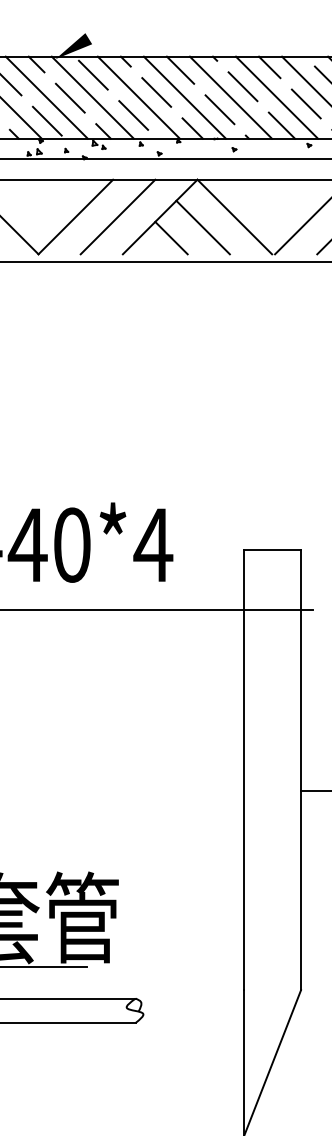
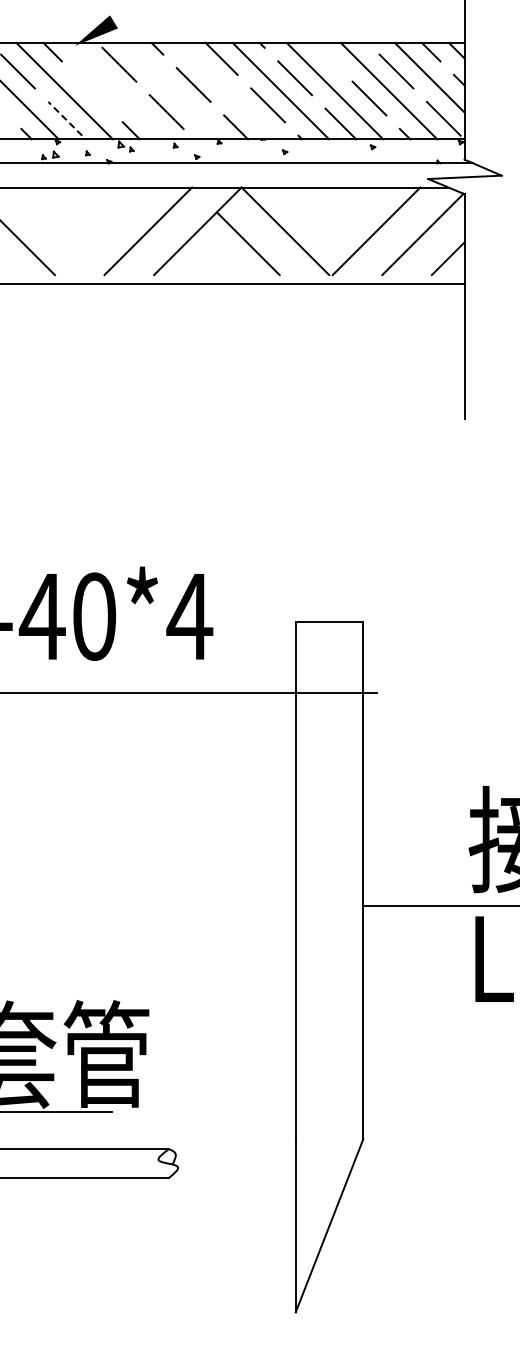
line: (269, 67) -> (326, 55), removed
line: (70, 97) -> (92, 91), removed
line: (92, 97) -> (118, 91), removed
line: (138, 97) -> (172, 91), removed
line: (184, 97) -> (226, 91), removed
line: (47, 120) -> (65, 118), solid -> dashed
line: (75, 217) -> (98, 231), removed
line: (171, 238) -> (211, 256), removed

